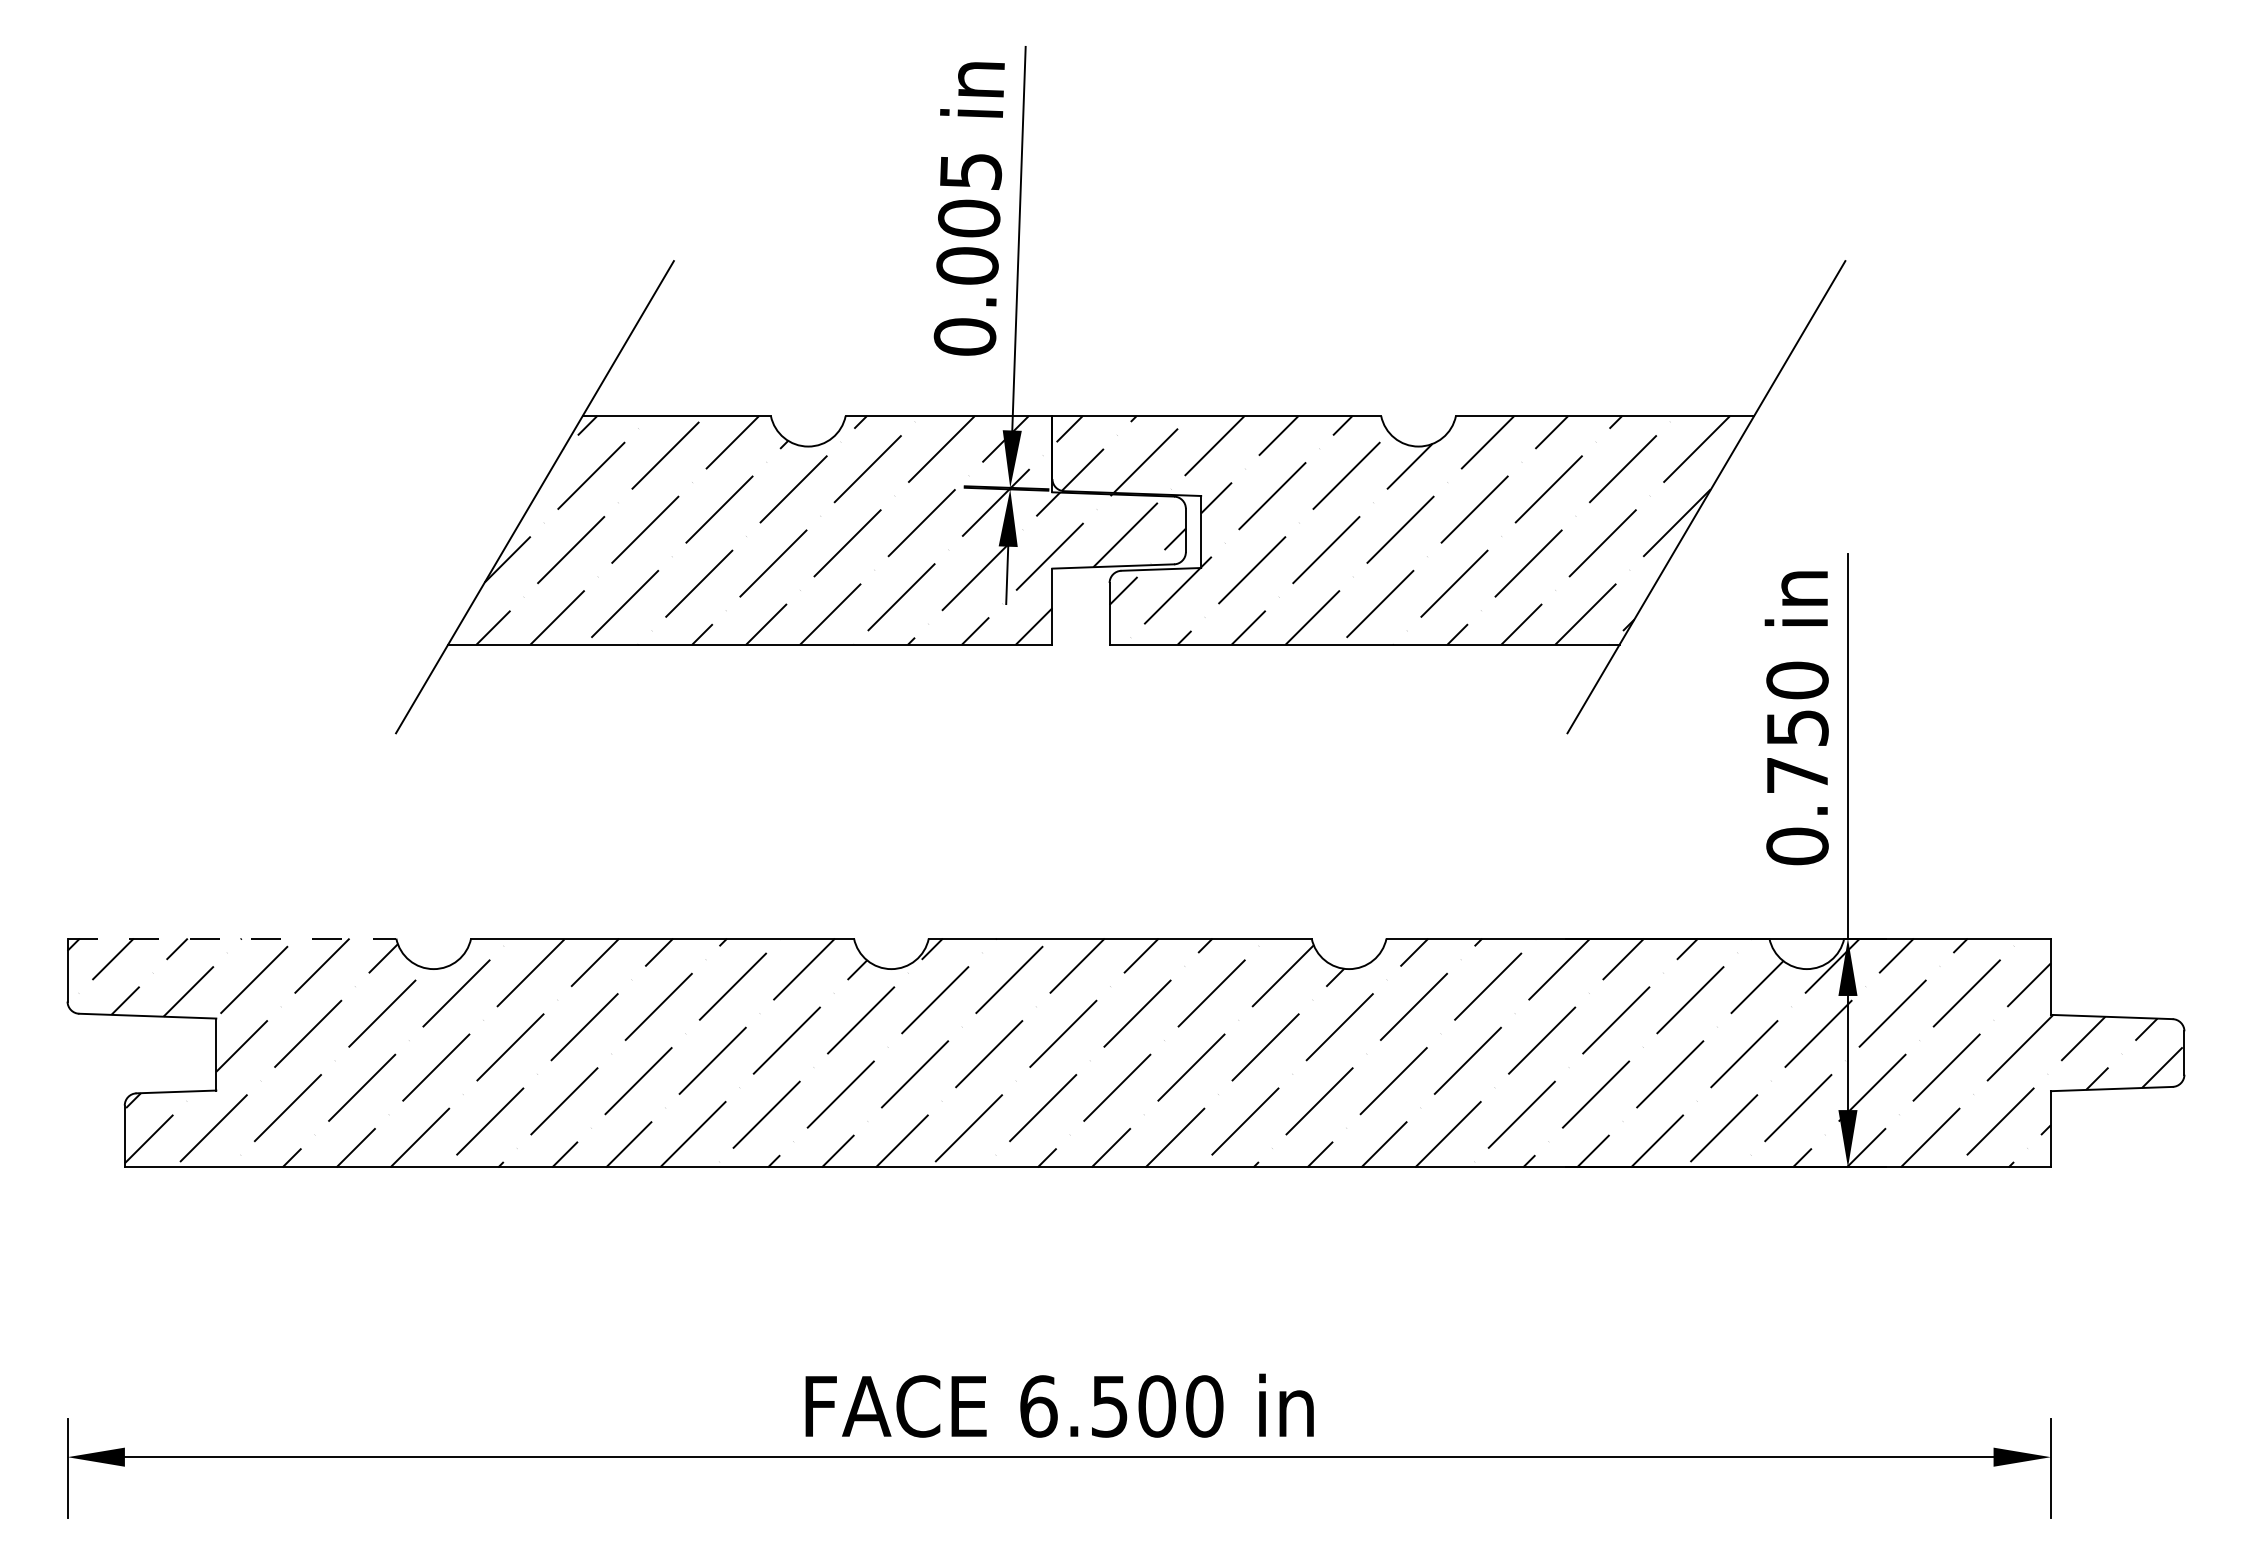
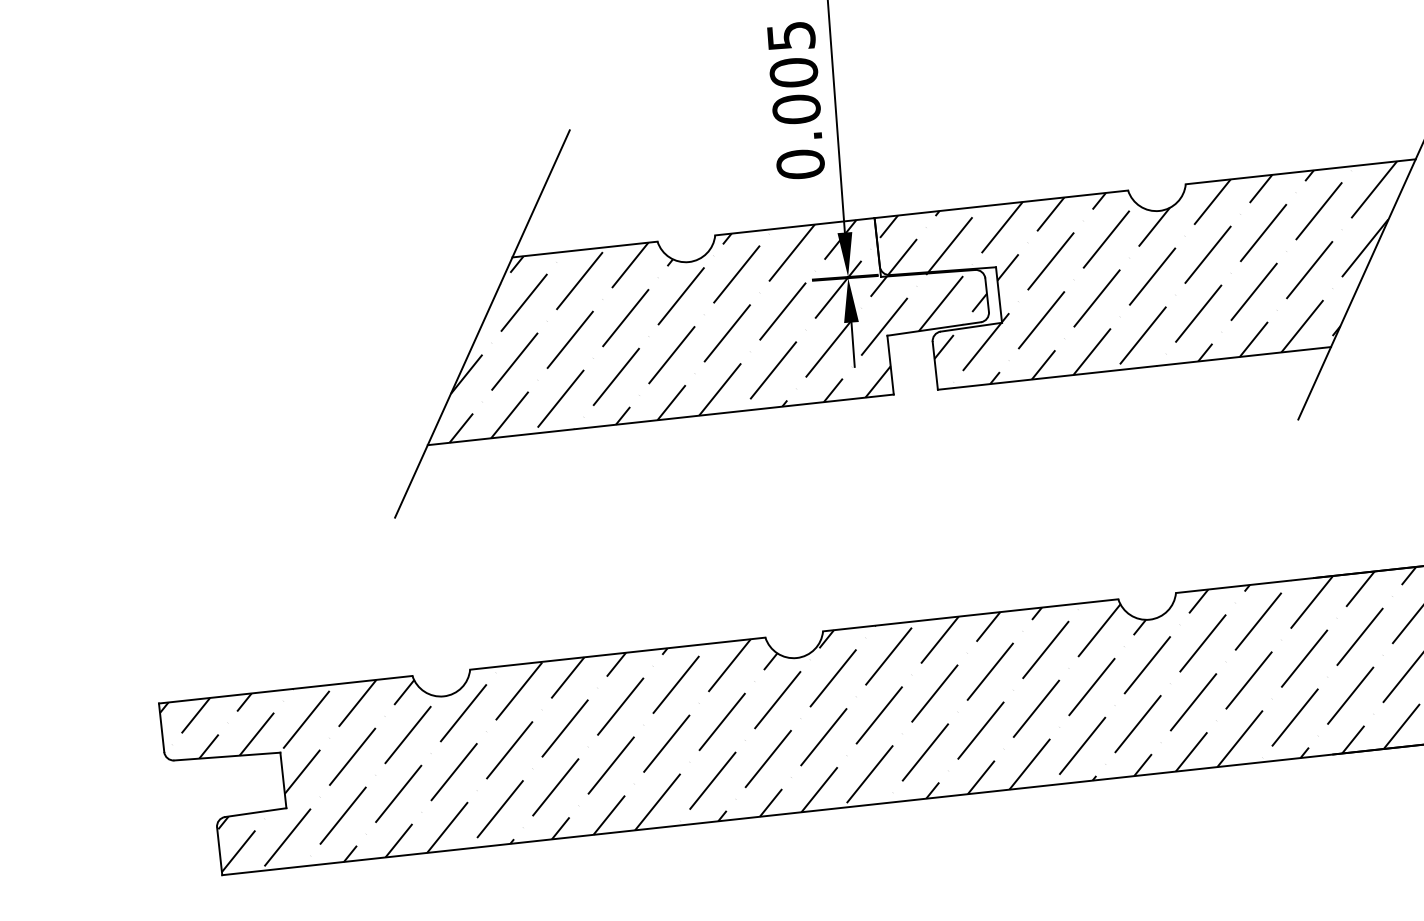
line: (232, 938) -> (286, 689), dashed -> solid

